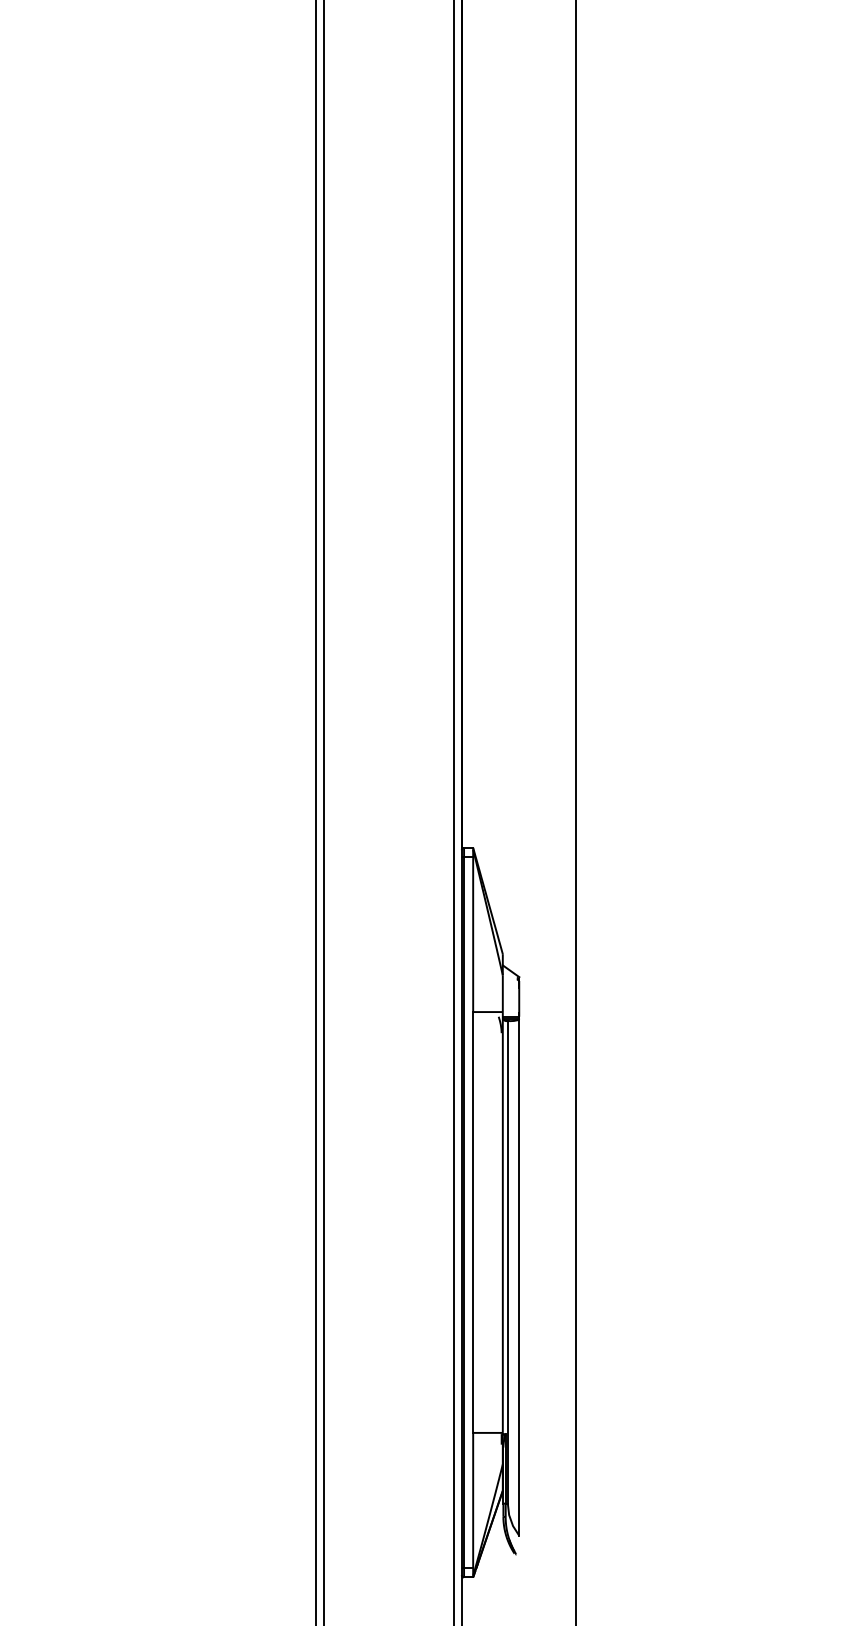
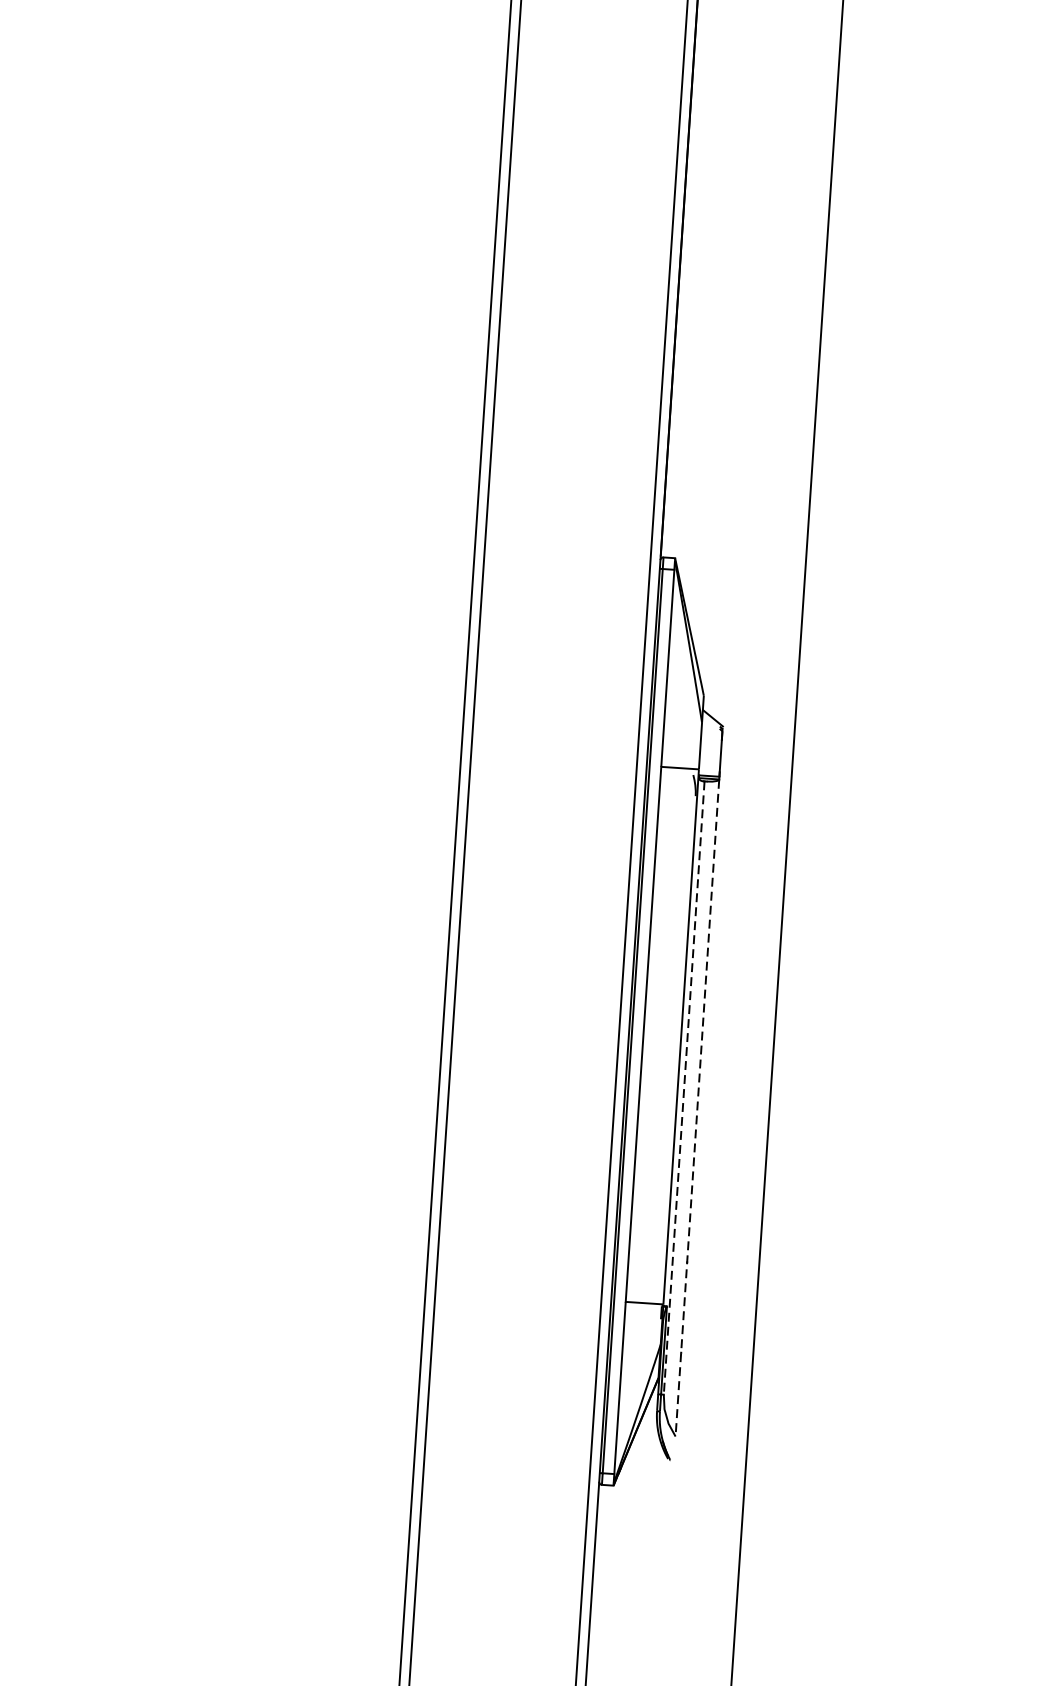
line: (507, 1262) -> (683, 1088), solid -> dashed
line: (519, 1277) -> (697, 1108), solid -> dashed

